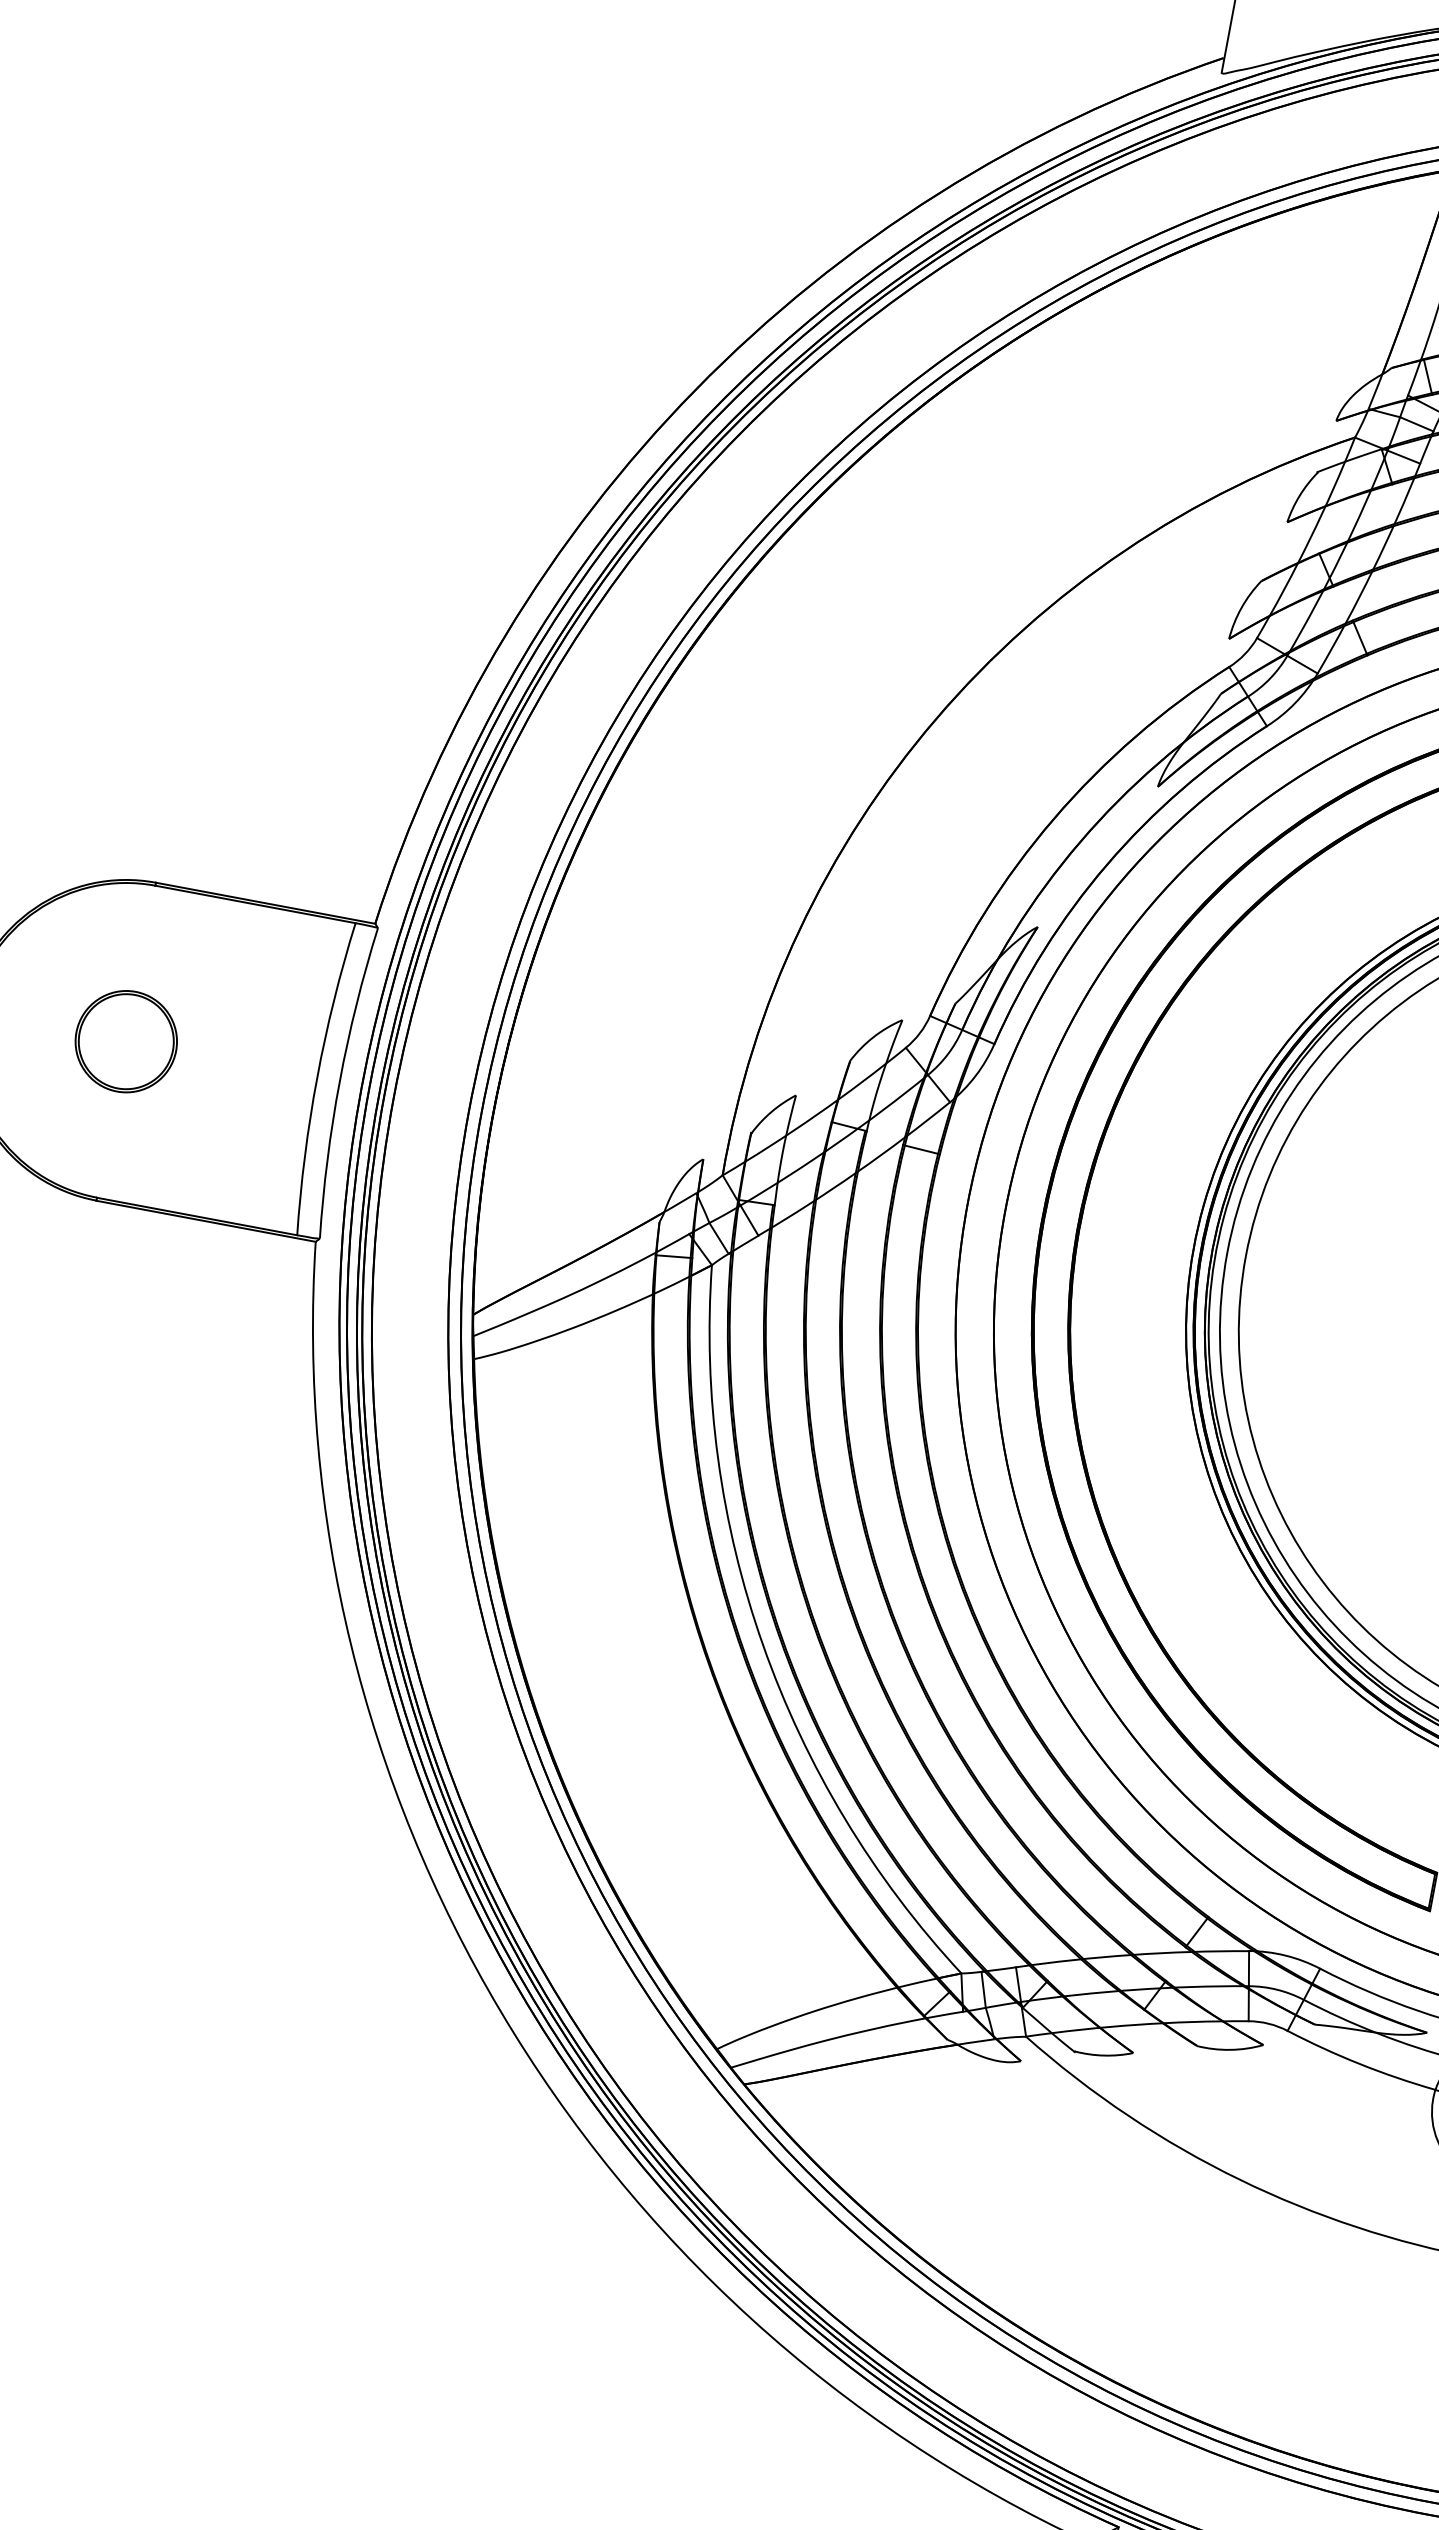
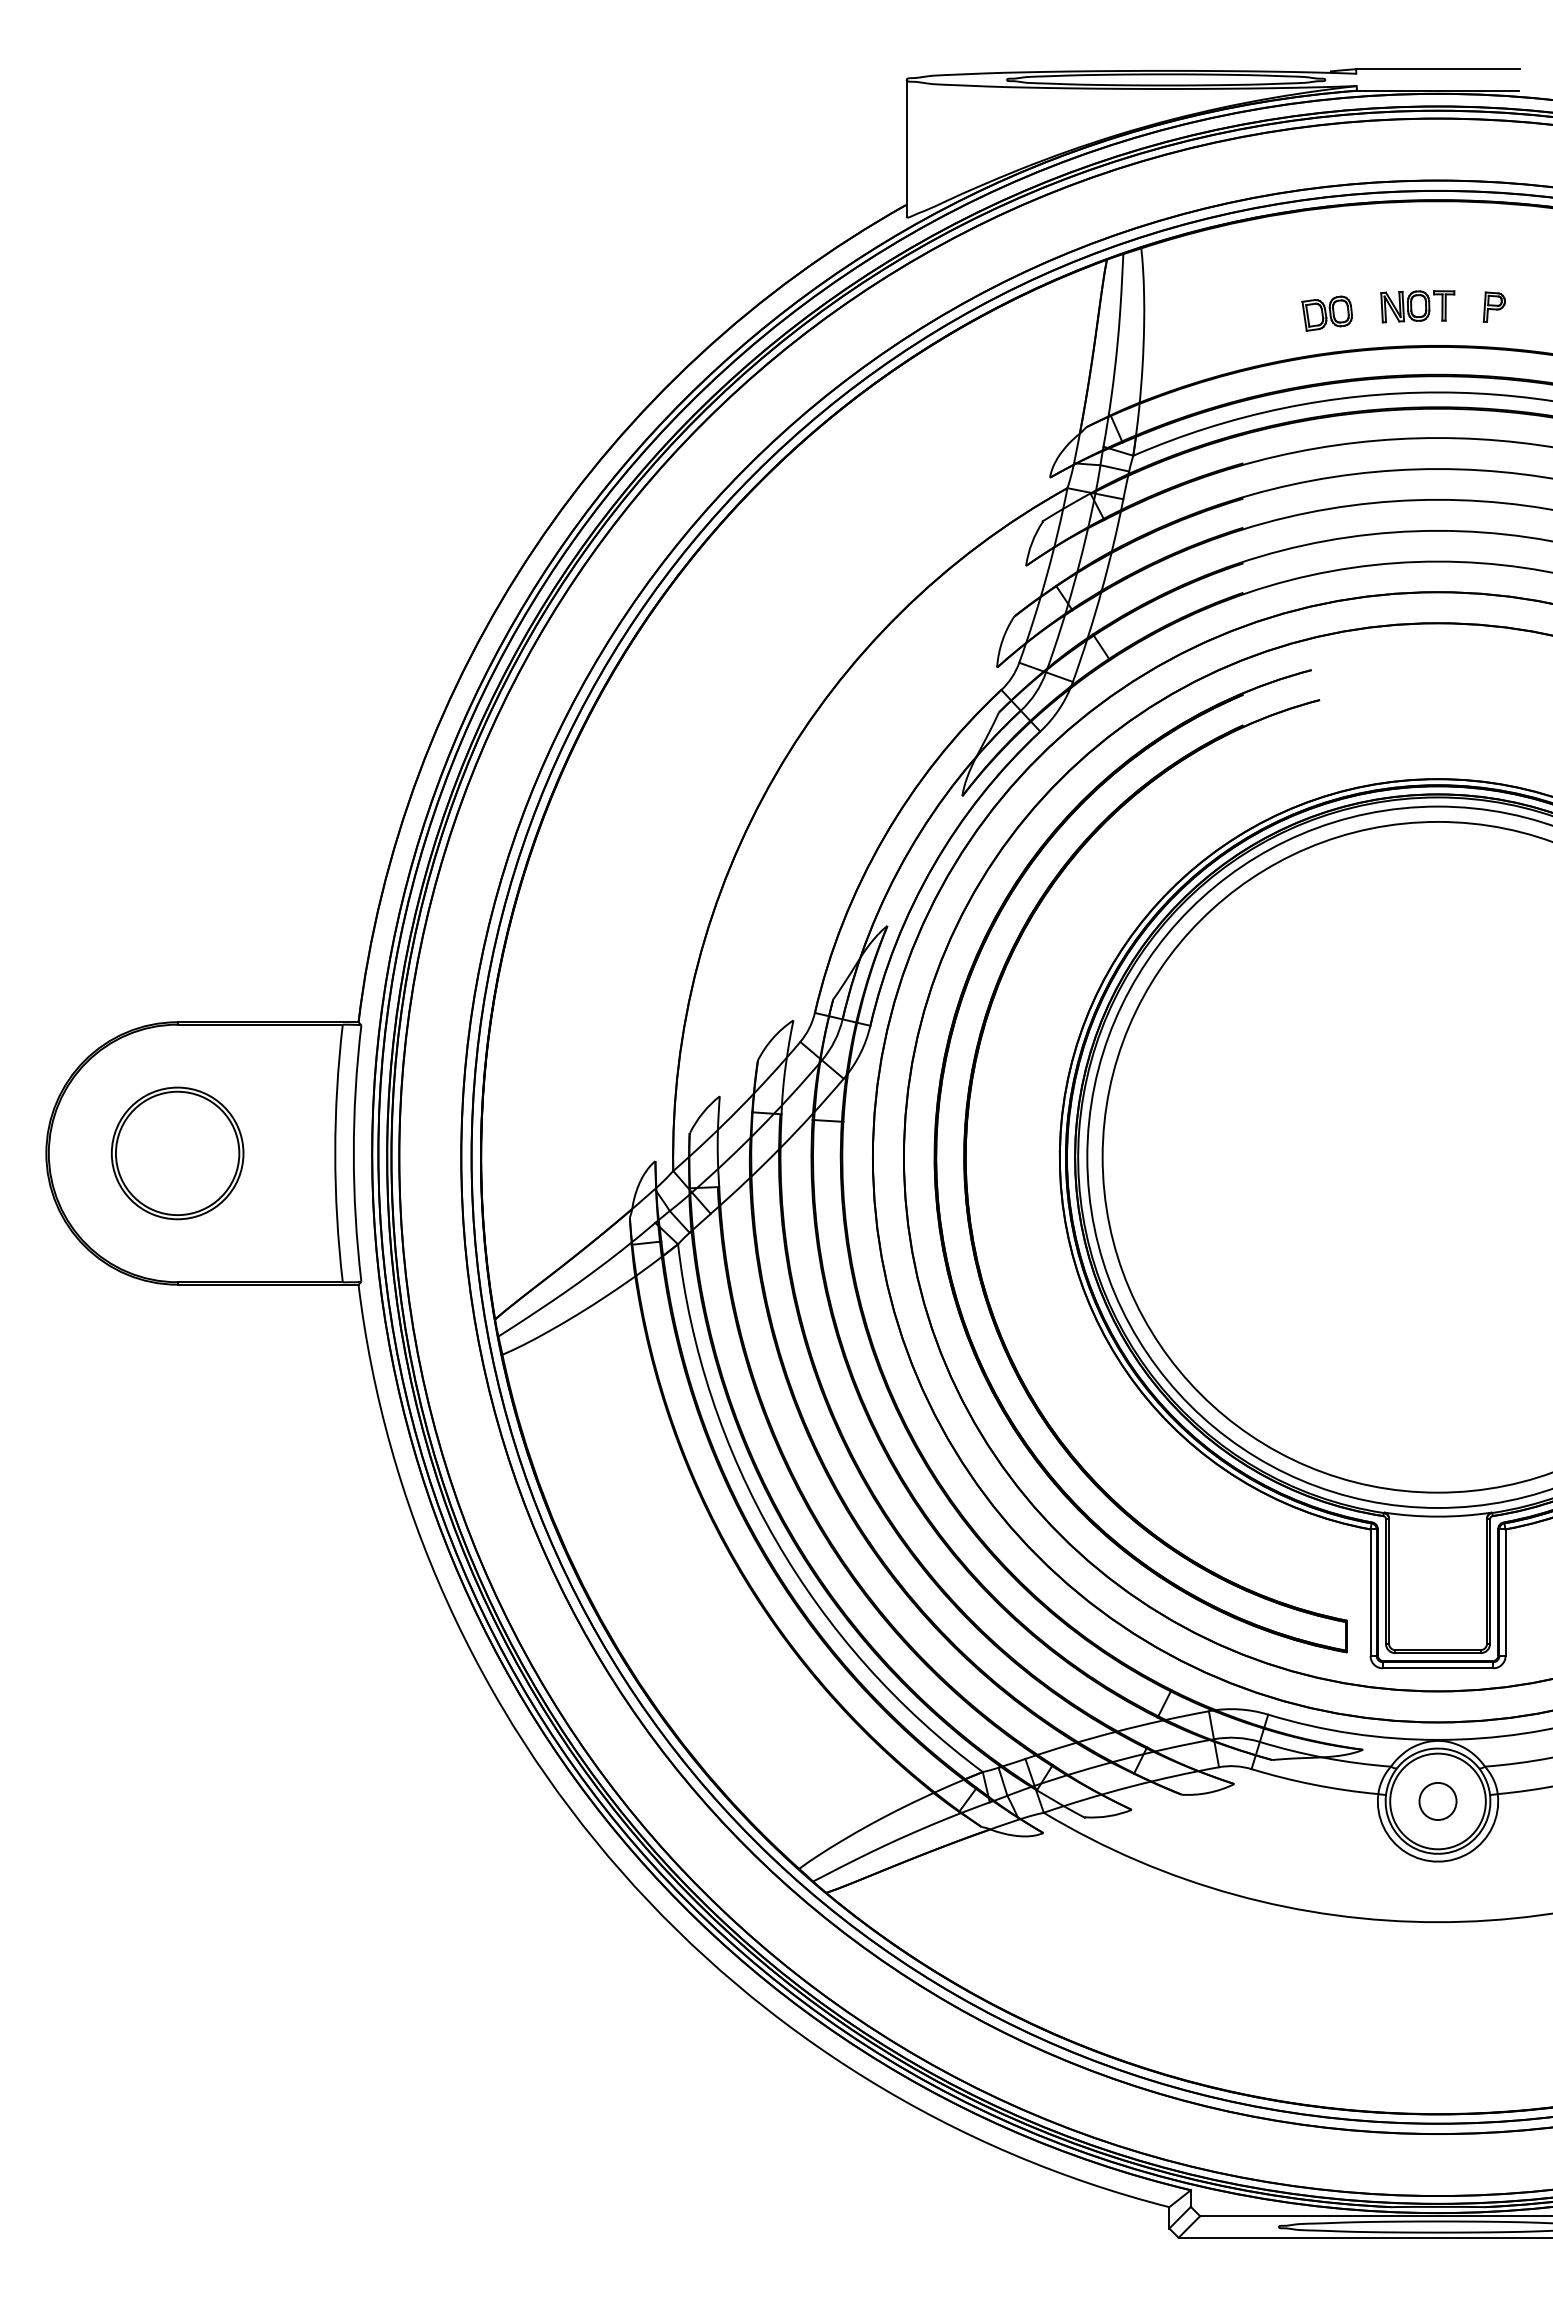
part: (126, 1041) -> (177, 1153), size x1.6

